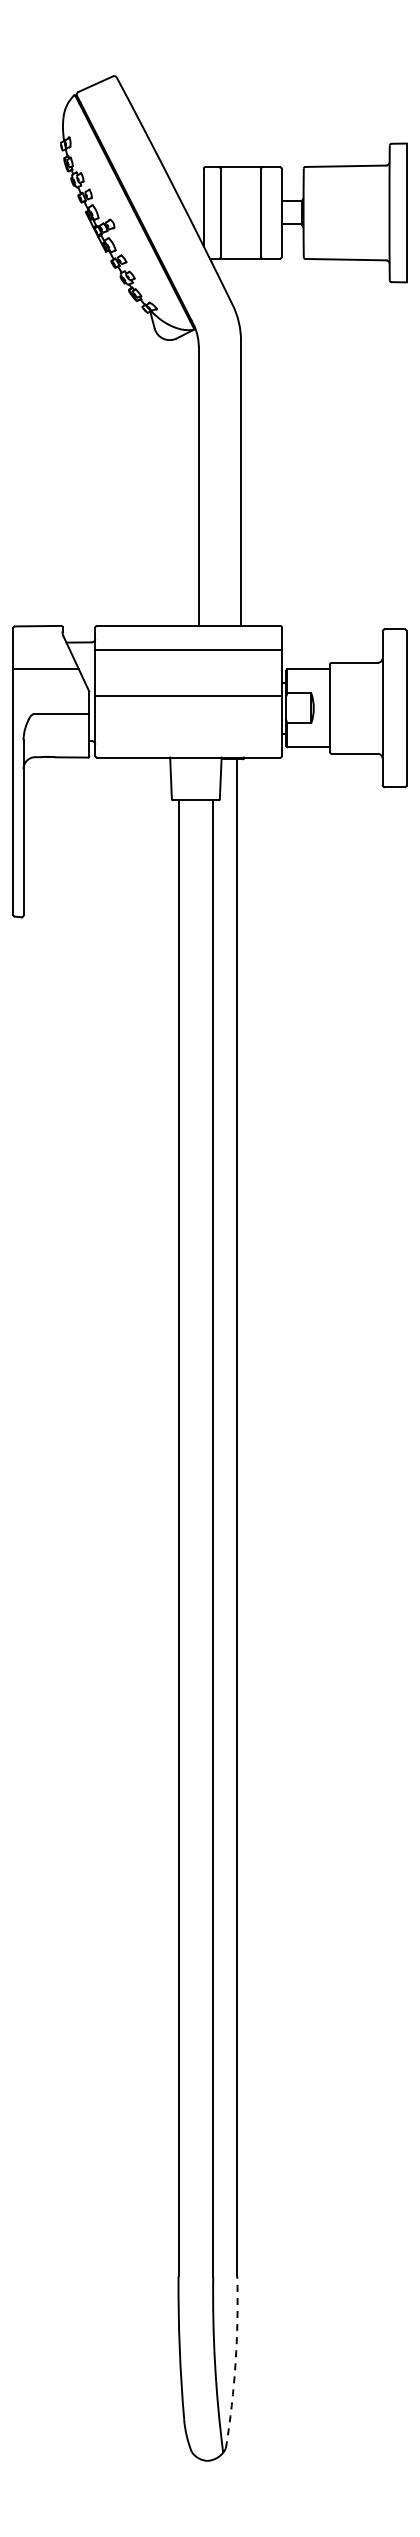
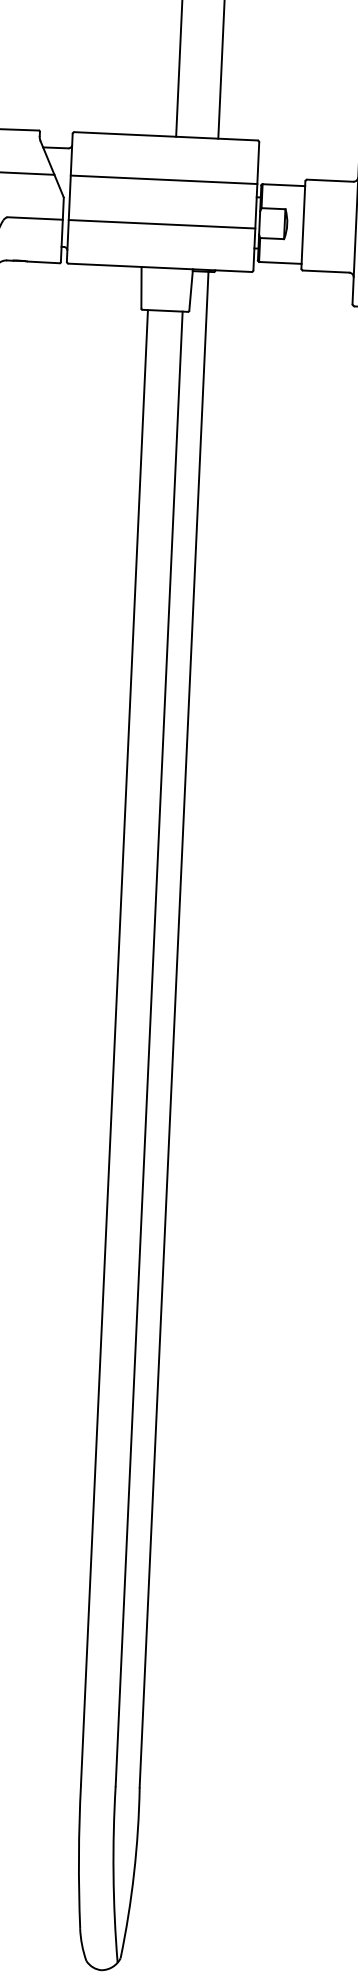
line: (188, 650) -> (163, 179), moved
line: (188, 695) -> (161, 223), moved
arc: (235, 2362) -> (134, 1873), dashed -> solid

